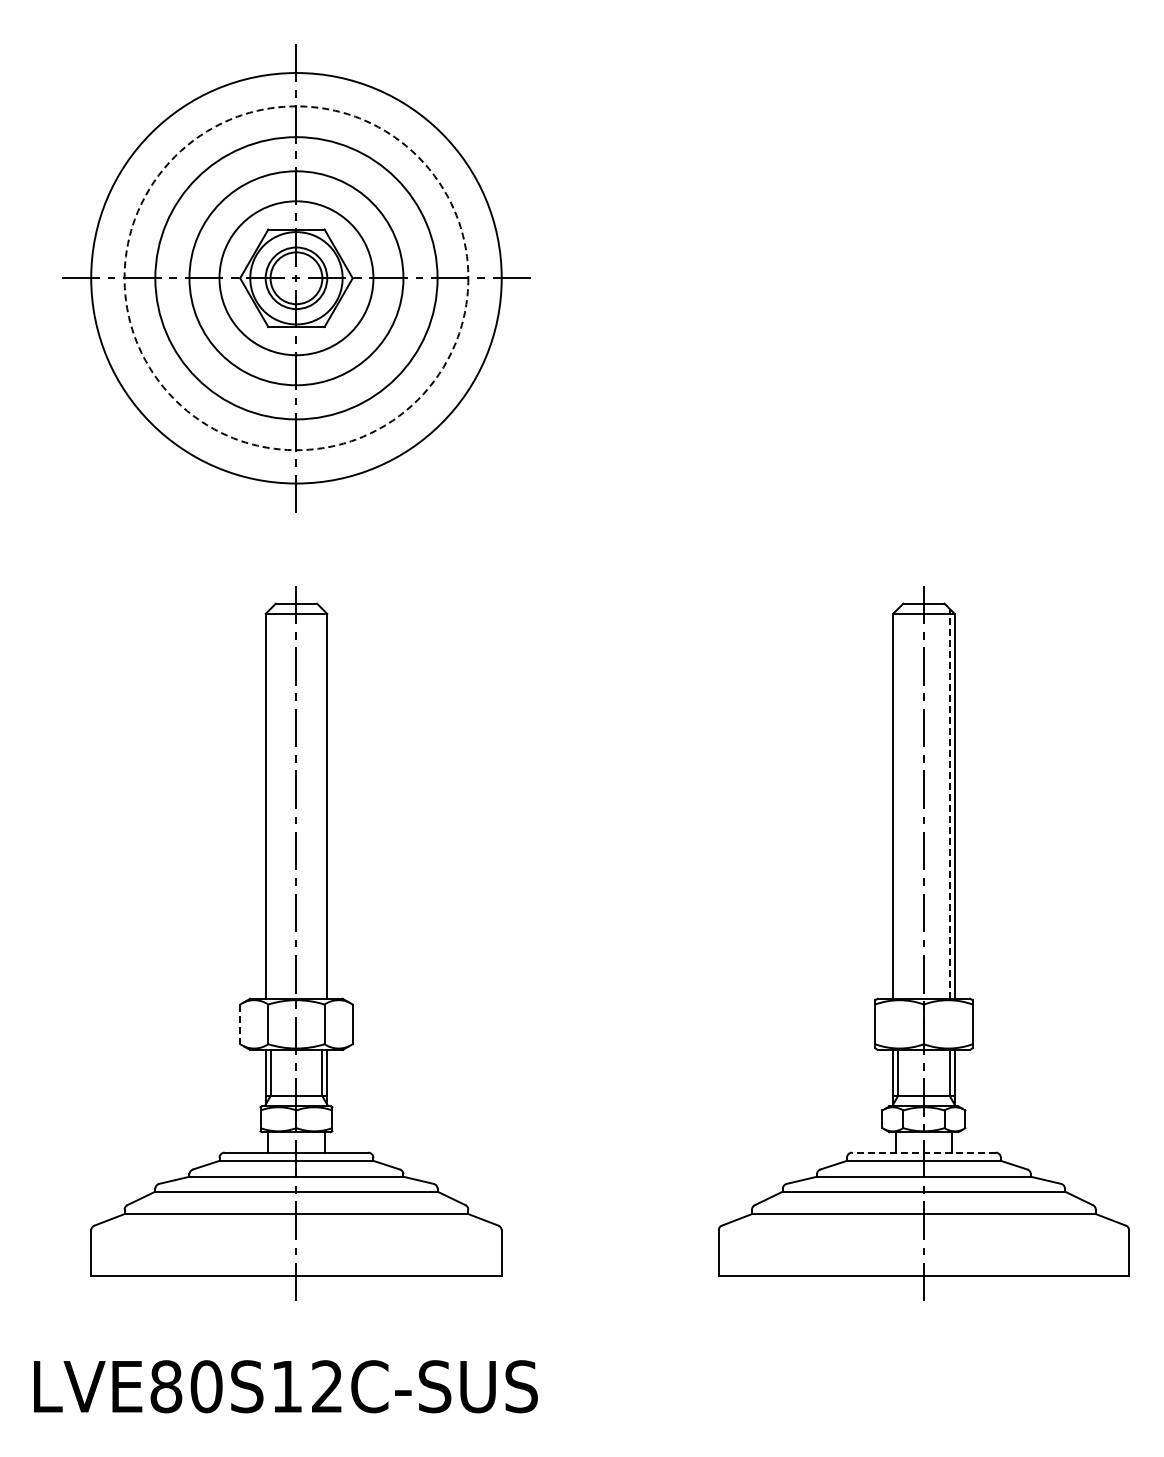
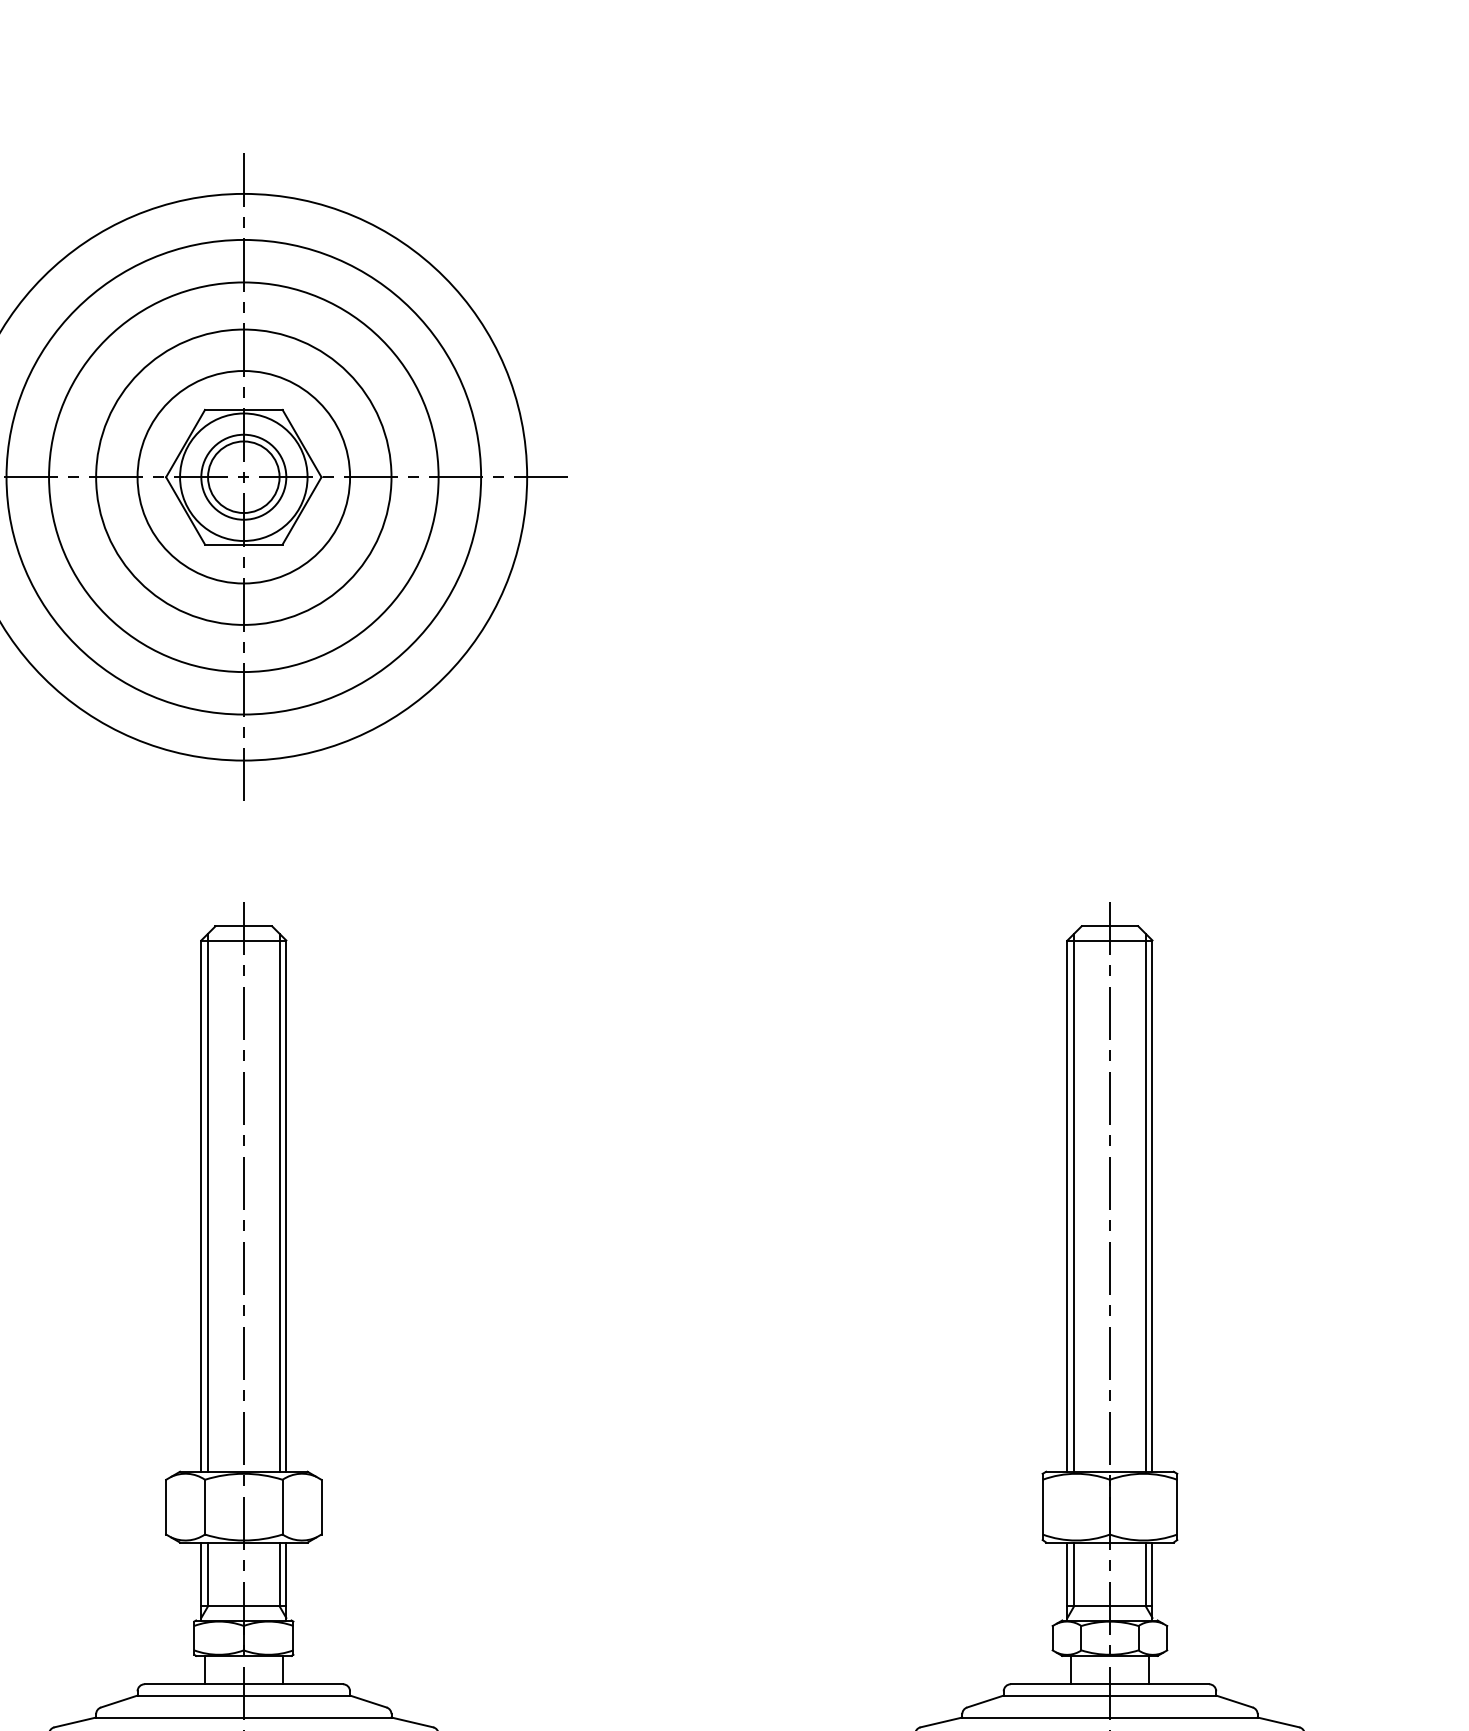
circle: (296, 278) -> (243, 477), dashed -> solid
line: (270, 803) -> (207, 1202), added
line: (322, 803) -> (279, 1202), added
line: (897, 803) -> (1073, 1202), added
line: (949, 803) -> (1145, 1202), dashed -> solid
line: (240, 1024) -> (166, 1507), dashed -> solid
line: (923, 1152) -> (1109, 1684), dashed -> solid

